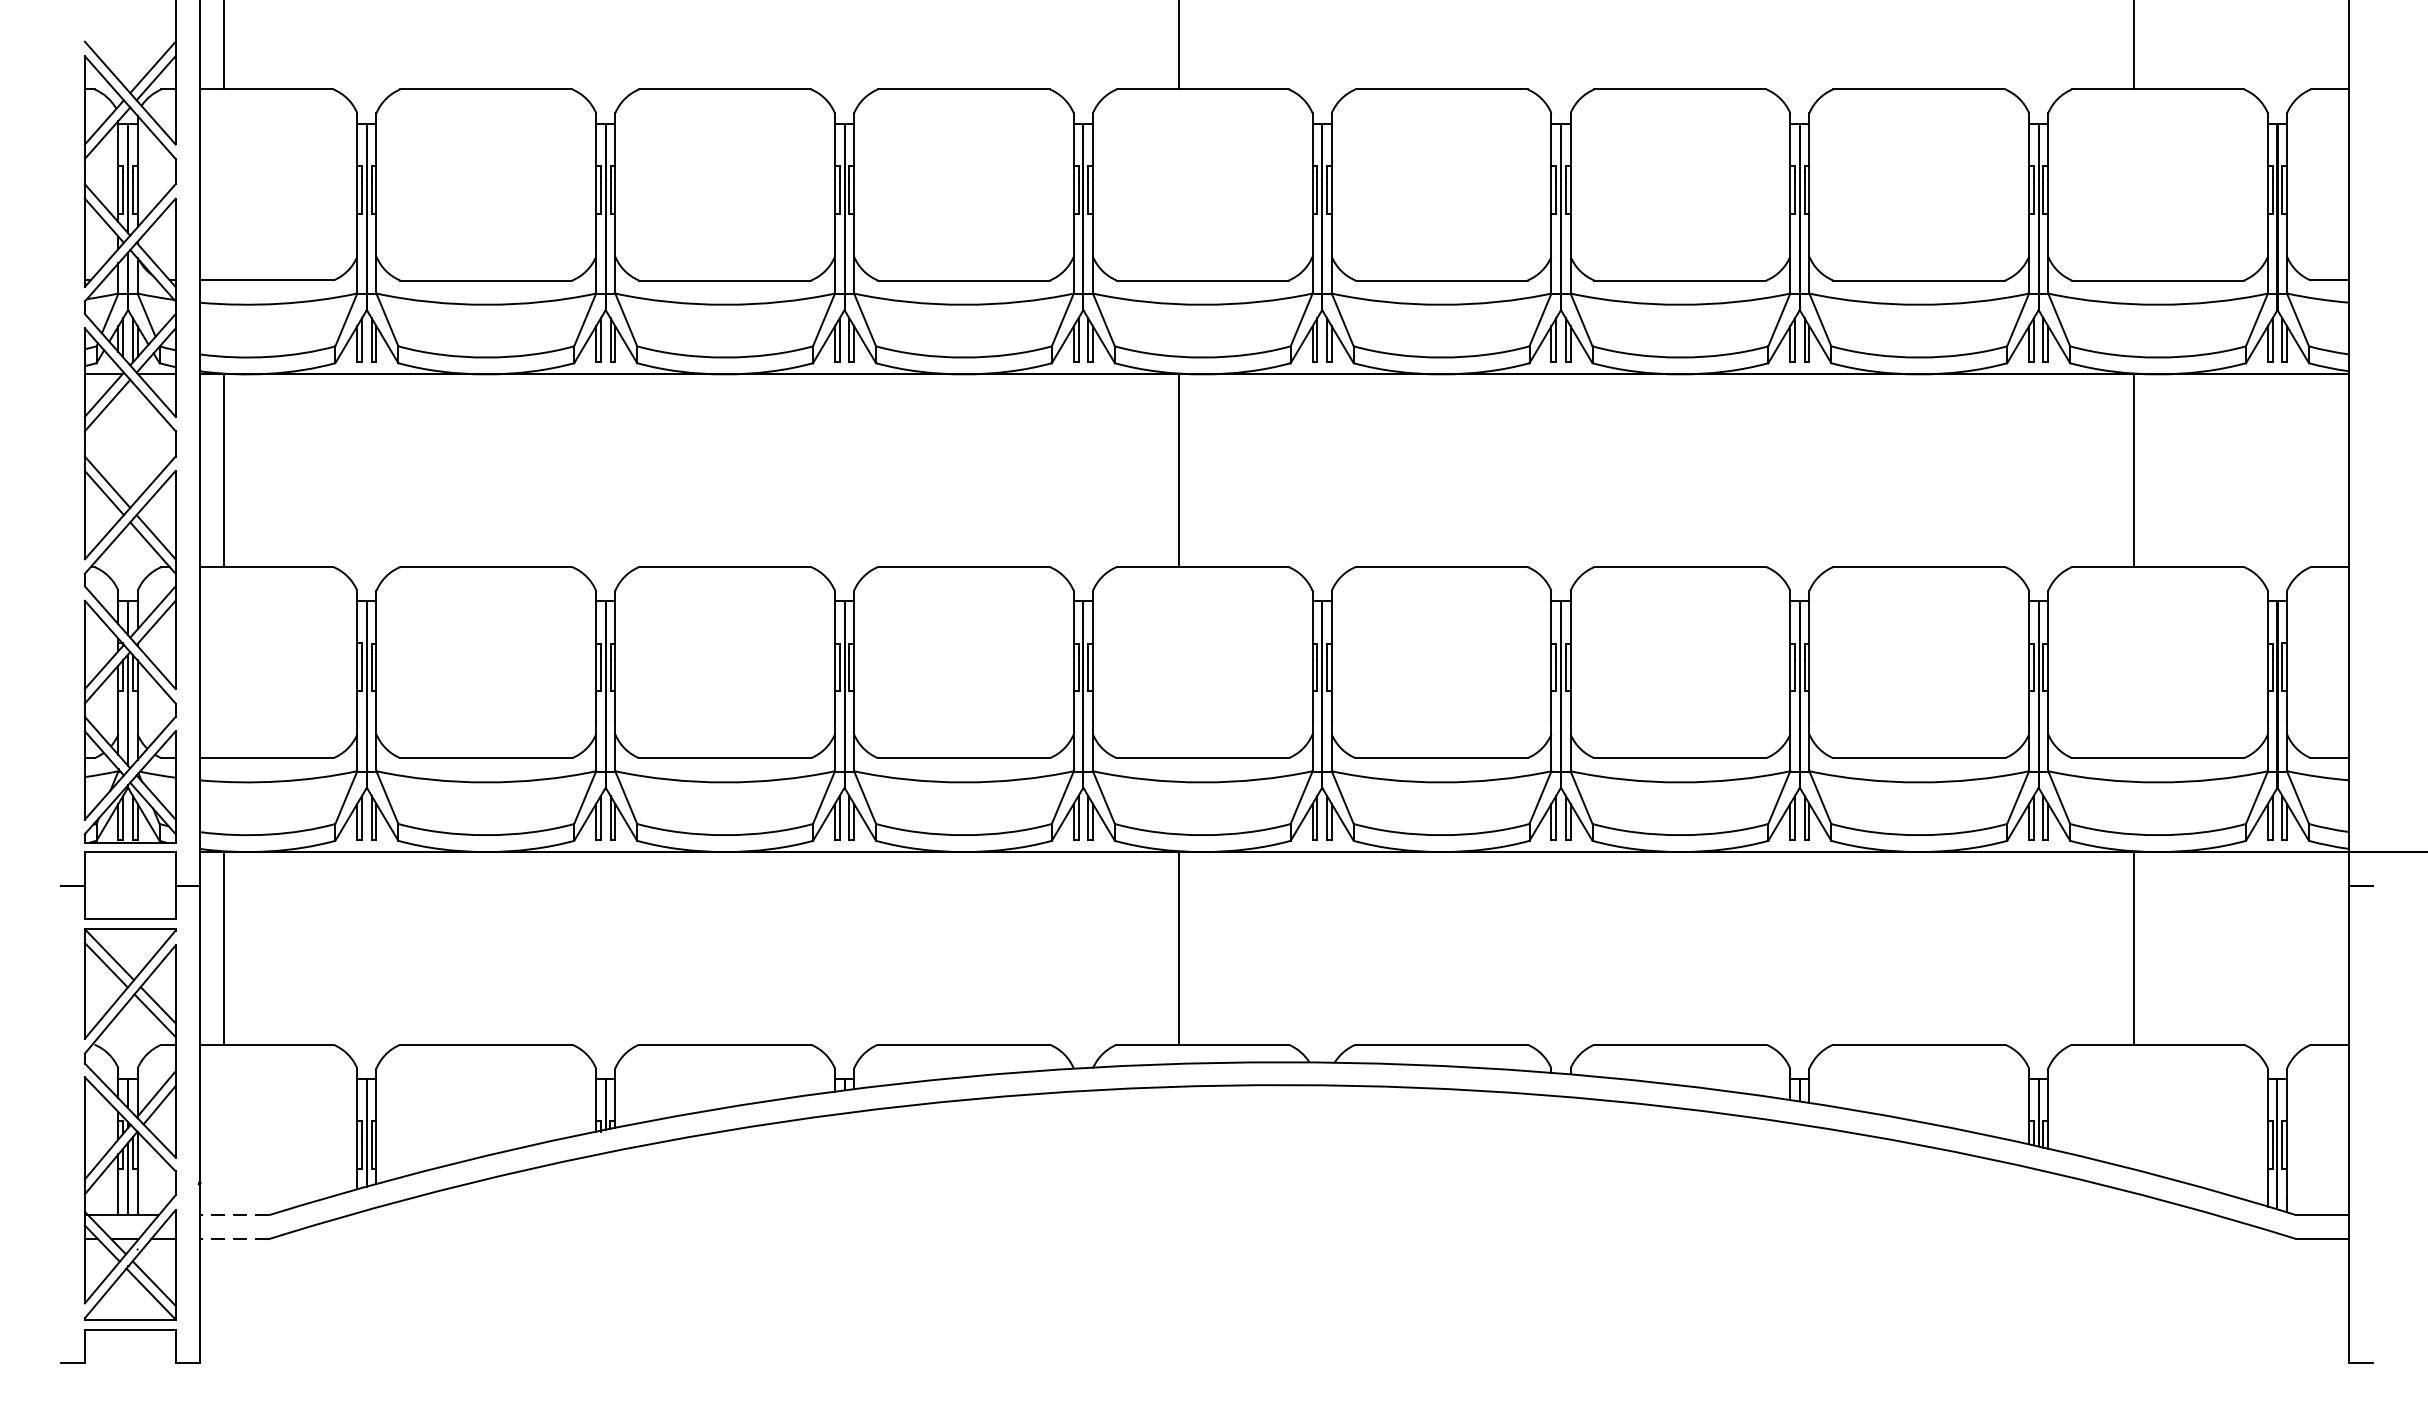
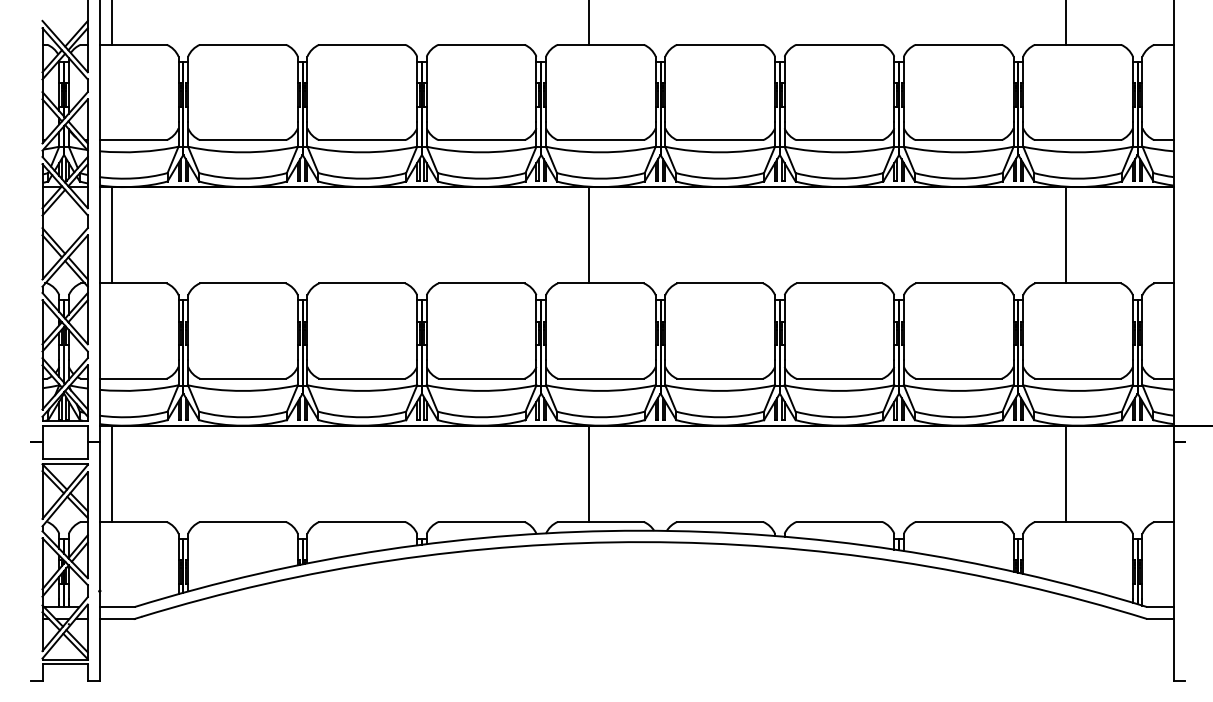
line: (233, 1216) -> (116, 607), dashed -> solid
line: (233, 1240) -> (116, 619), dashed -> solid

